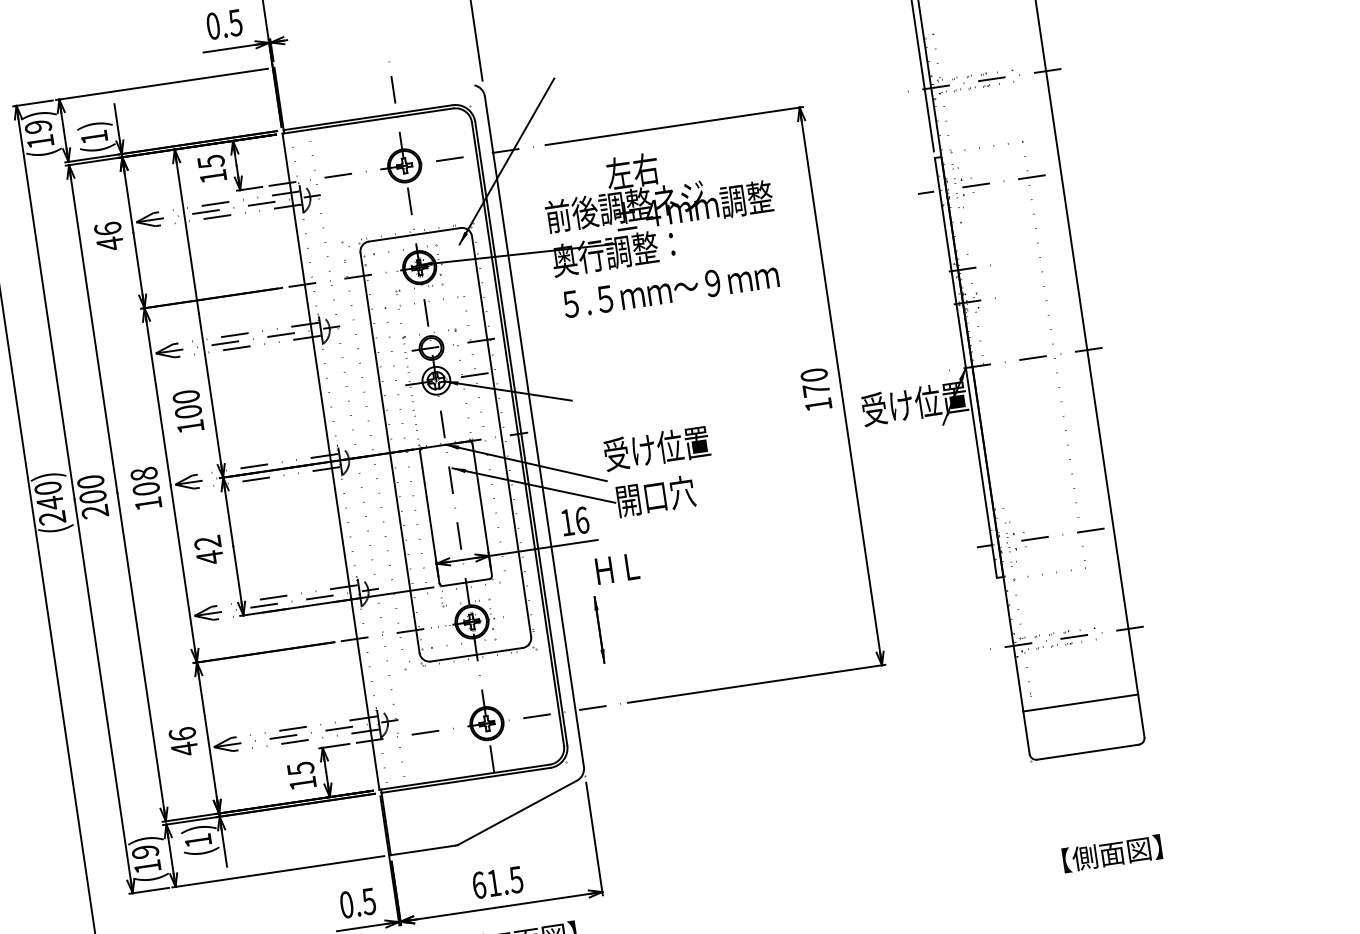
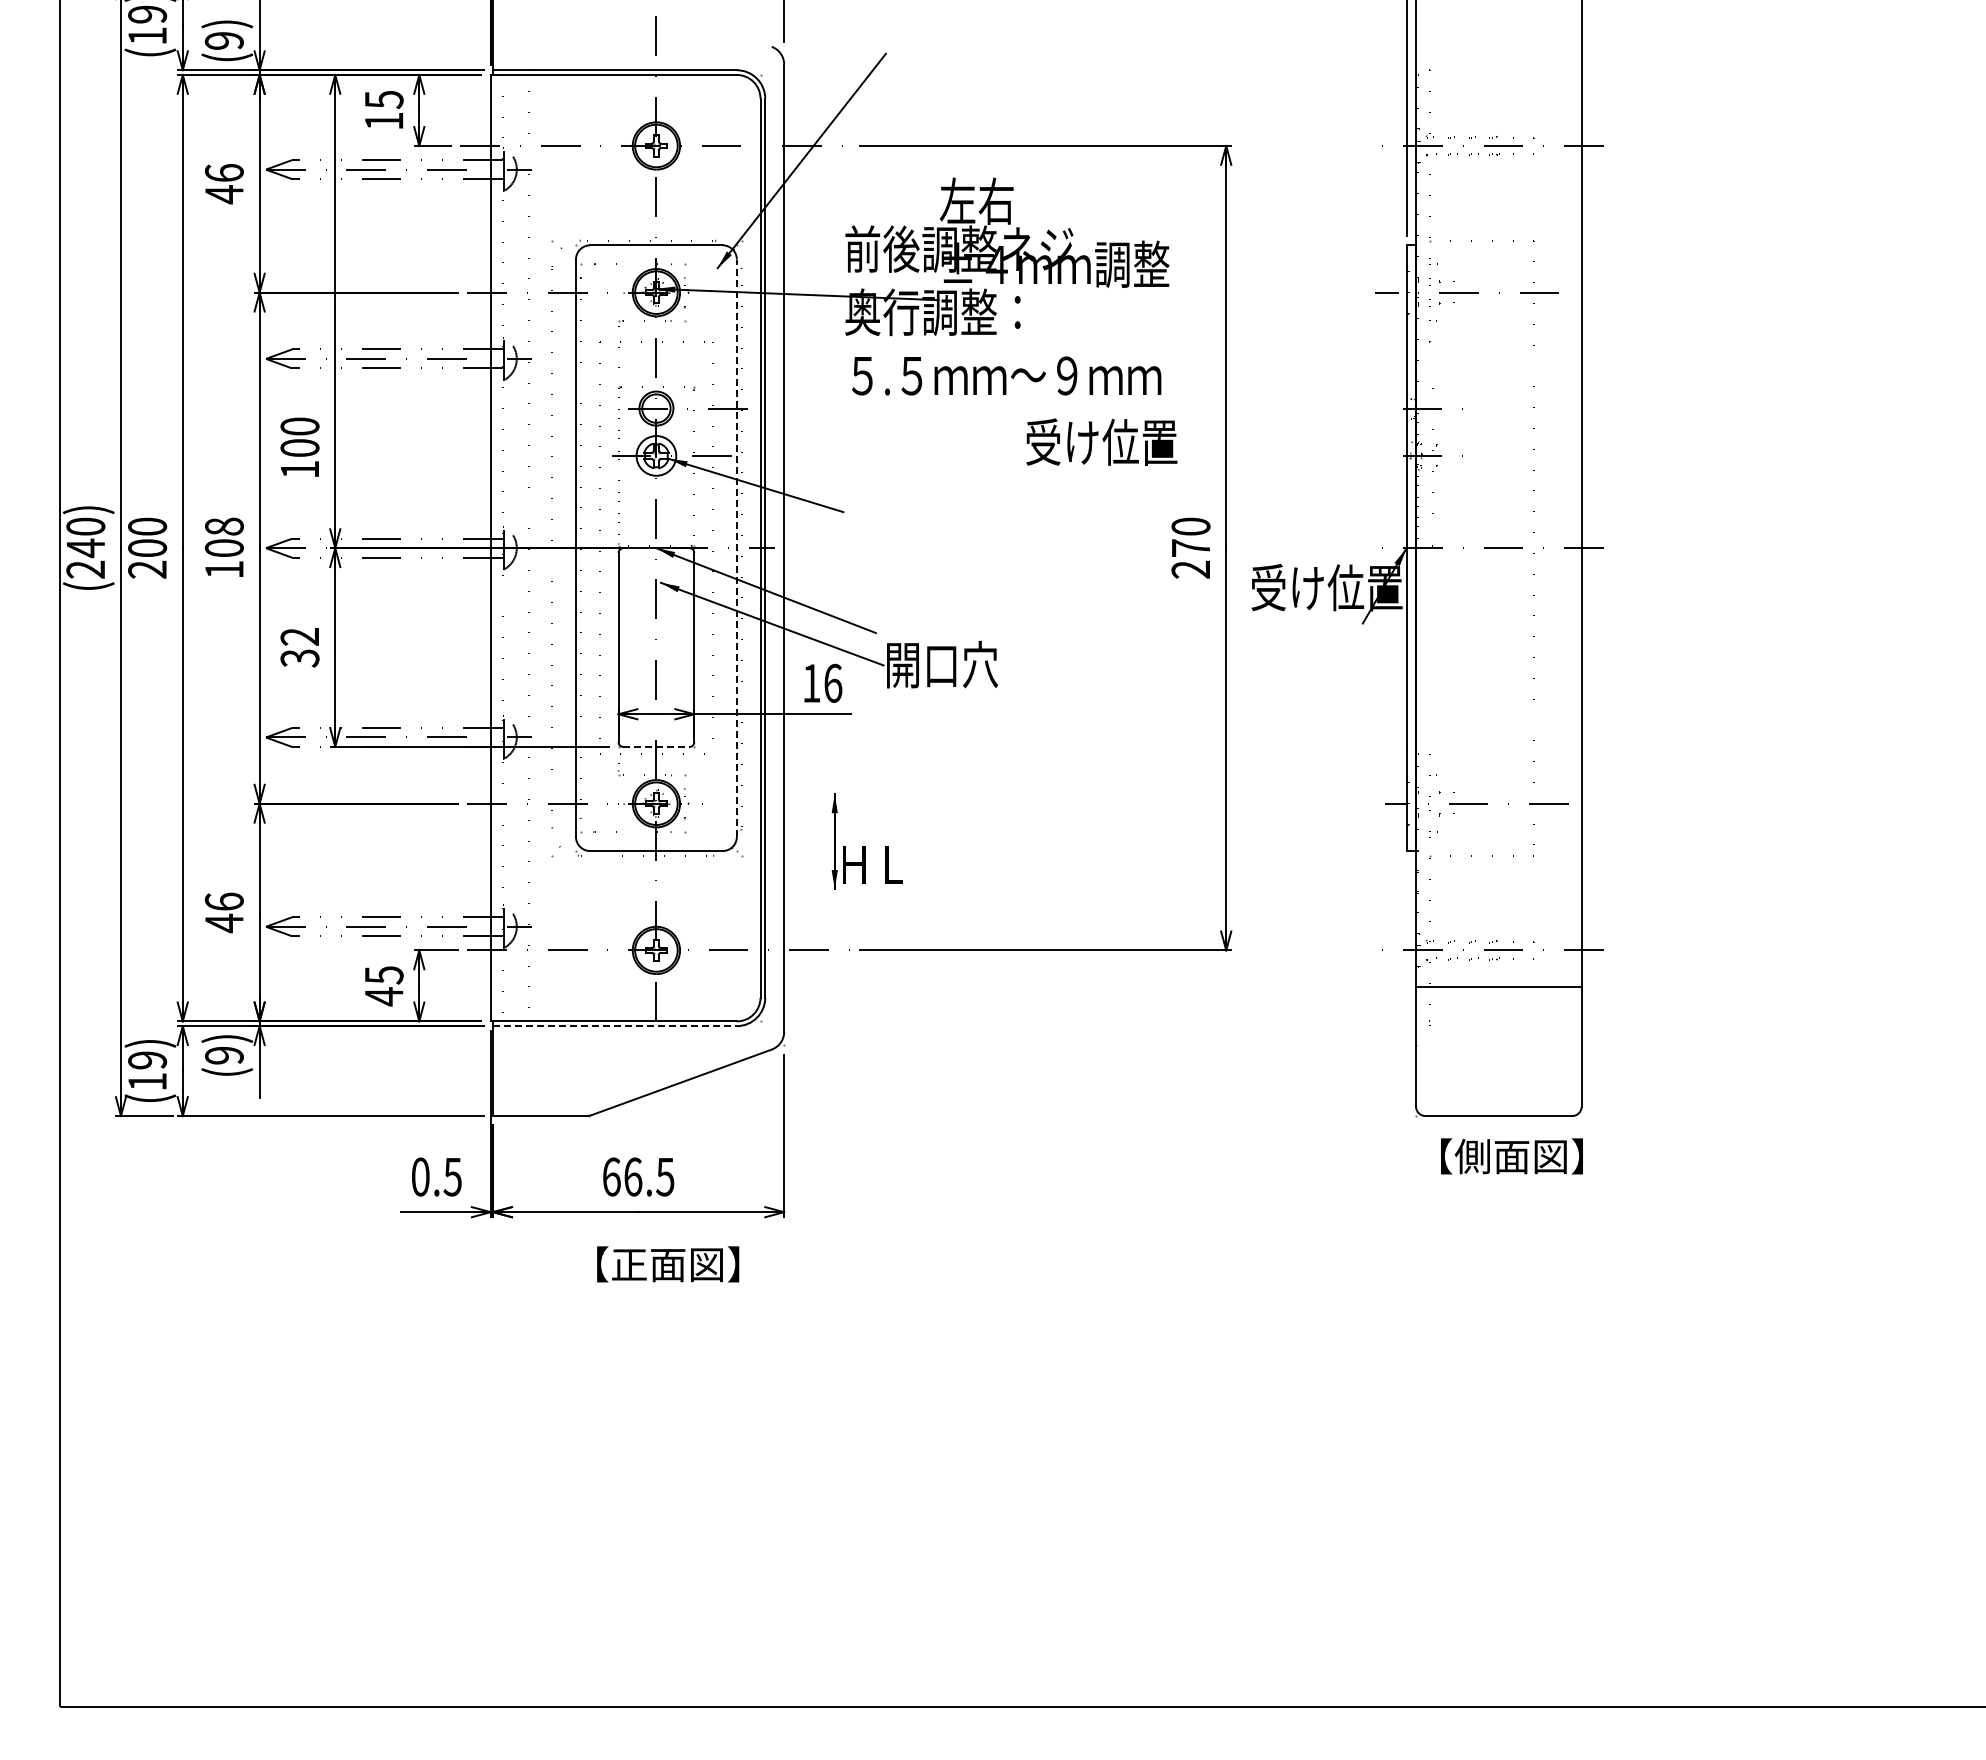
text: (93, 137) -> (223, 40), (1) -> (9)
text: (818, 404) -> (1190, 569), 170 -> 270
line: (501, 436) -> (736, 548), solid -> dashed
text: (656, 447) -> (1101, 441), moved
text: (209, 557) -> (299, 658), 42 -> 32
text: (617, 568) -> (872, 864), moved
line: (466, 582) -> (656, 746), solid -> dashed
line: (1080, 703) -> (1498, 987), moved
line: (466, 780) -> (615, 1026), solid -> dashed
text: (303, 783) -> (384, 996), 15 -> 45
text: (197, 840) -> (223, 1055), (1) -> (9)
text: (1111, 853) -> (1511, 1156), moved
text: (494, 882) -> (633, 1176), 61.5 -> 66.5

